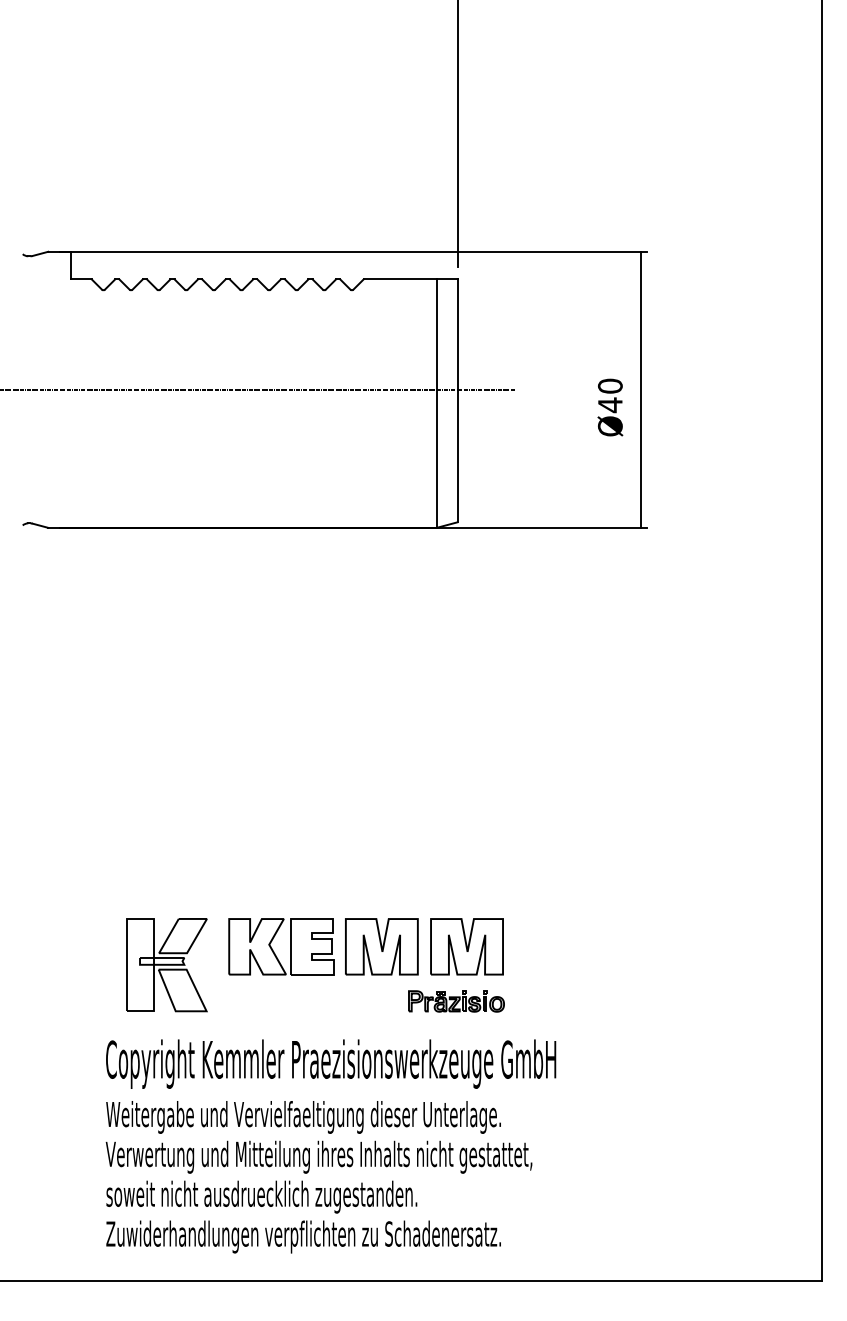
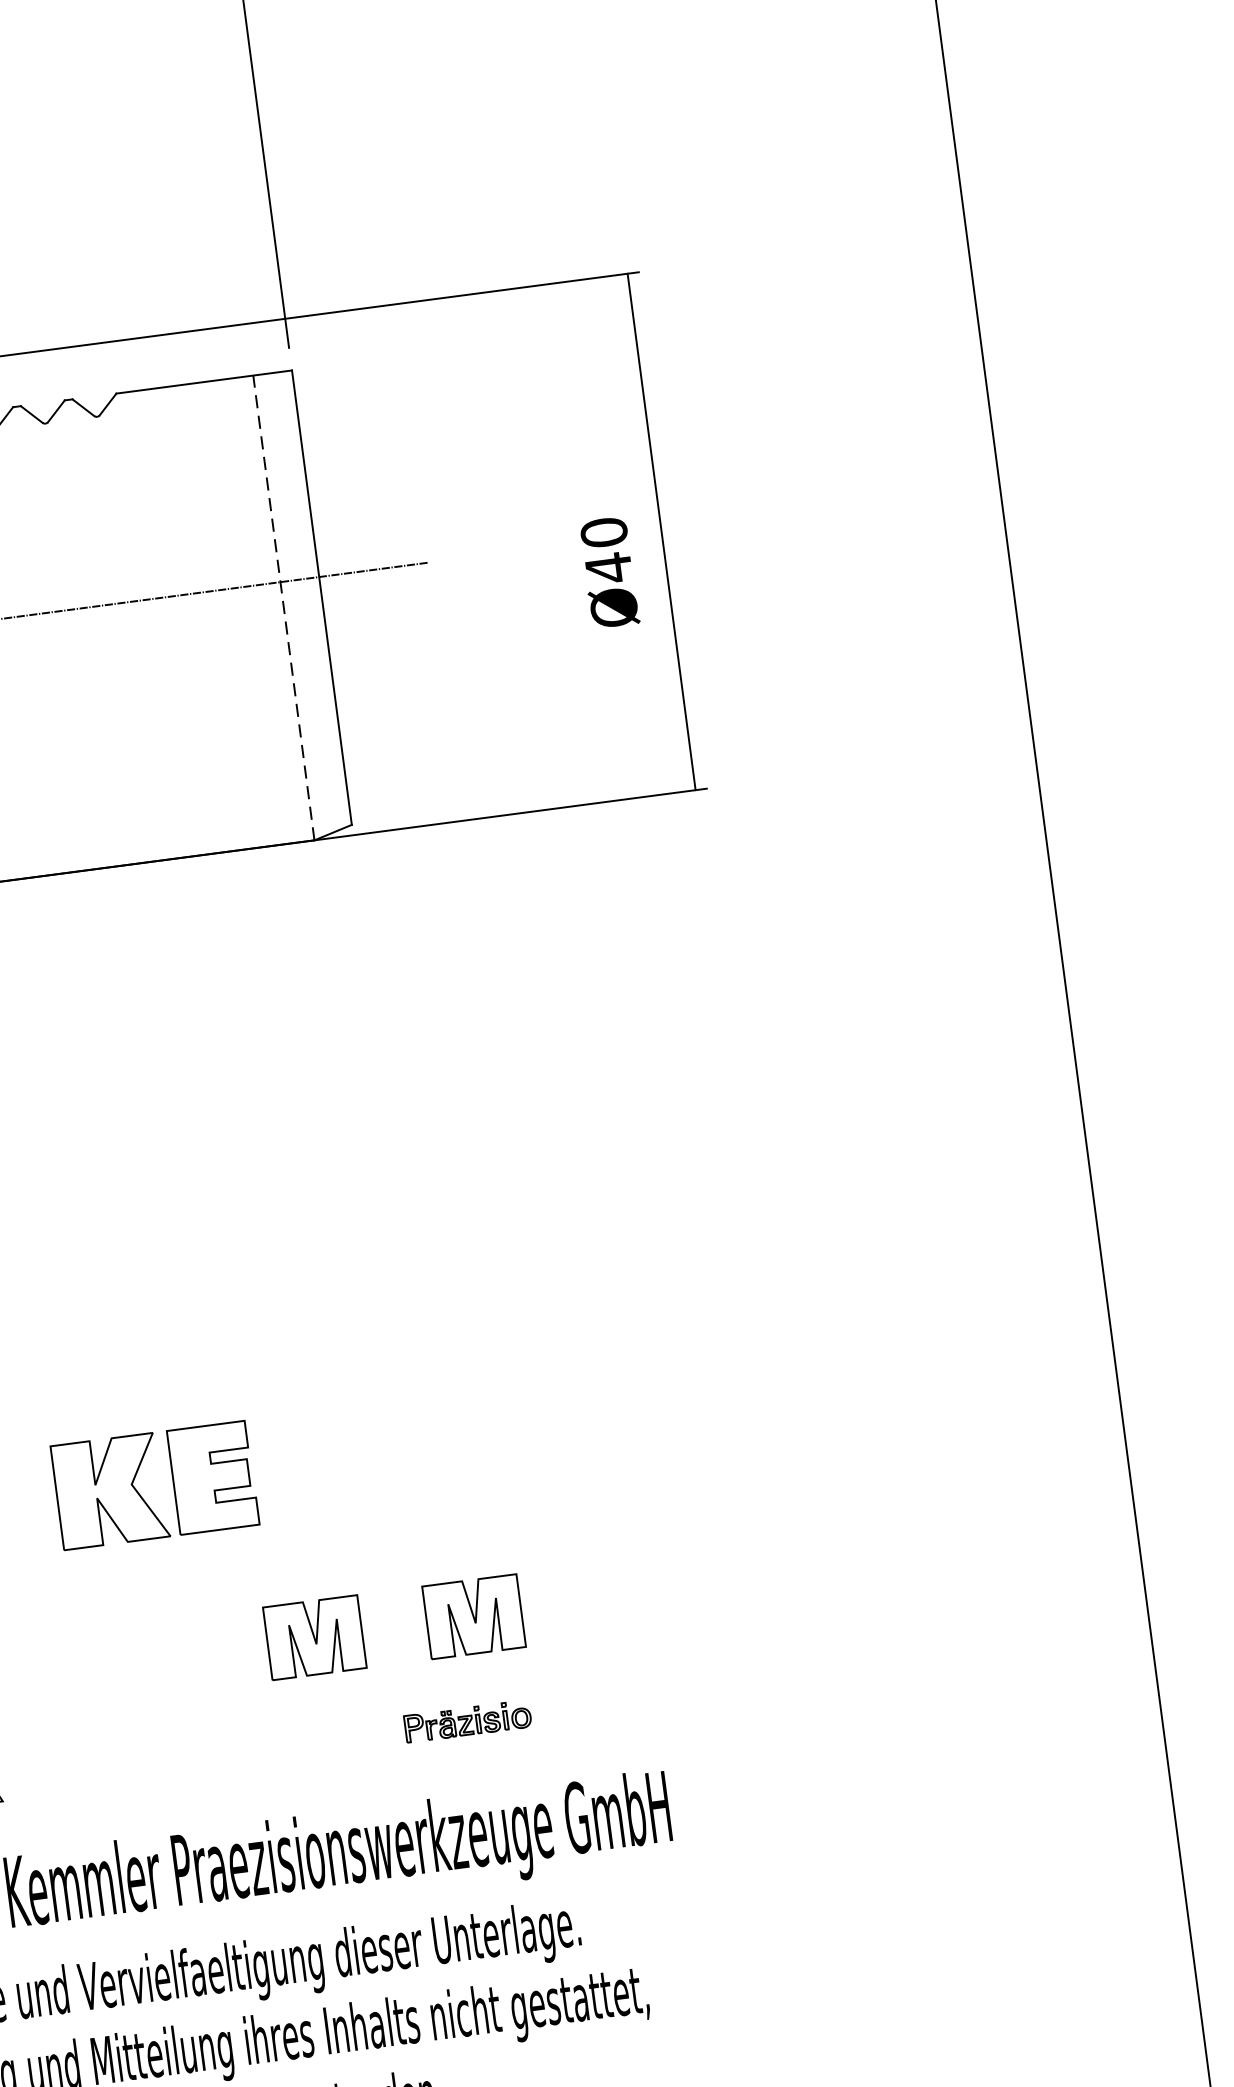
line: (436, 403) -> (283, 607), solid -> dashed
part: (381, 946) -> (314, 1637), size x0.7
part: (466, 946) -> (473, 1616), size x0.7
part: (274, 951) -> (143, 1495), moved
part: (456, 1001) -> (467, 1721), size x0.7

